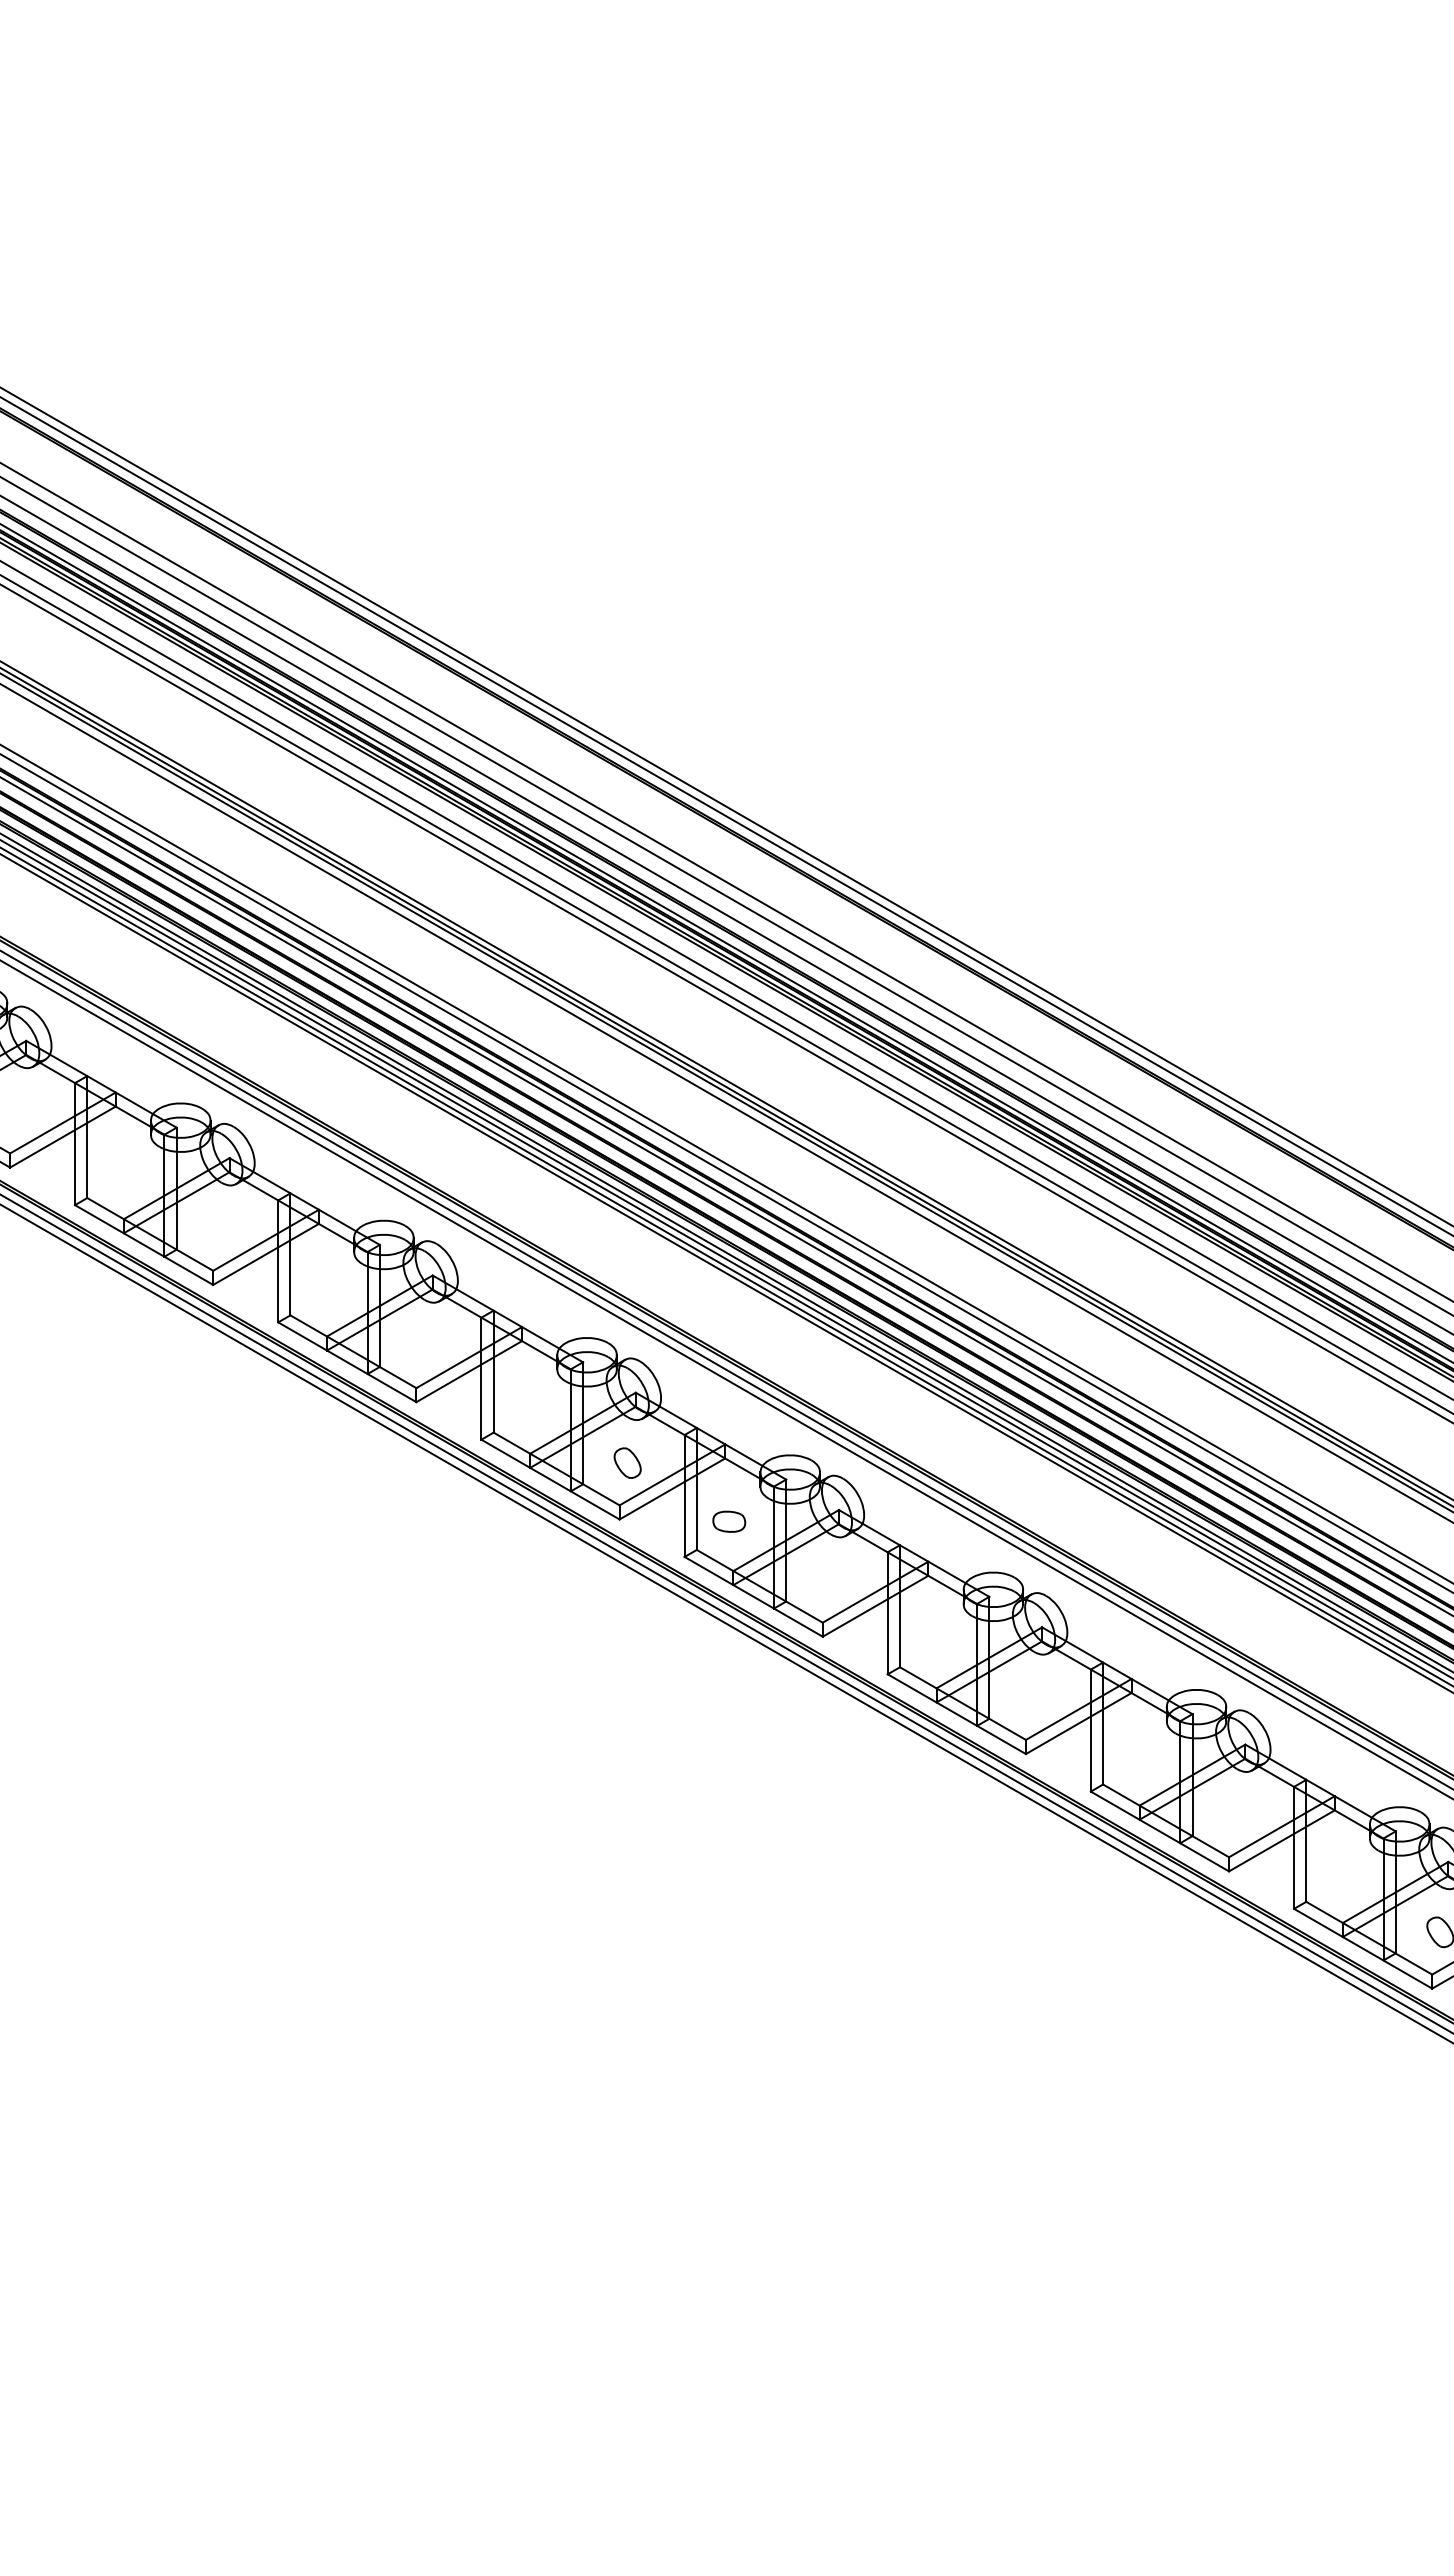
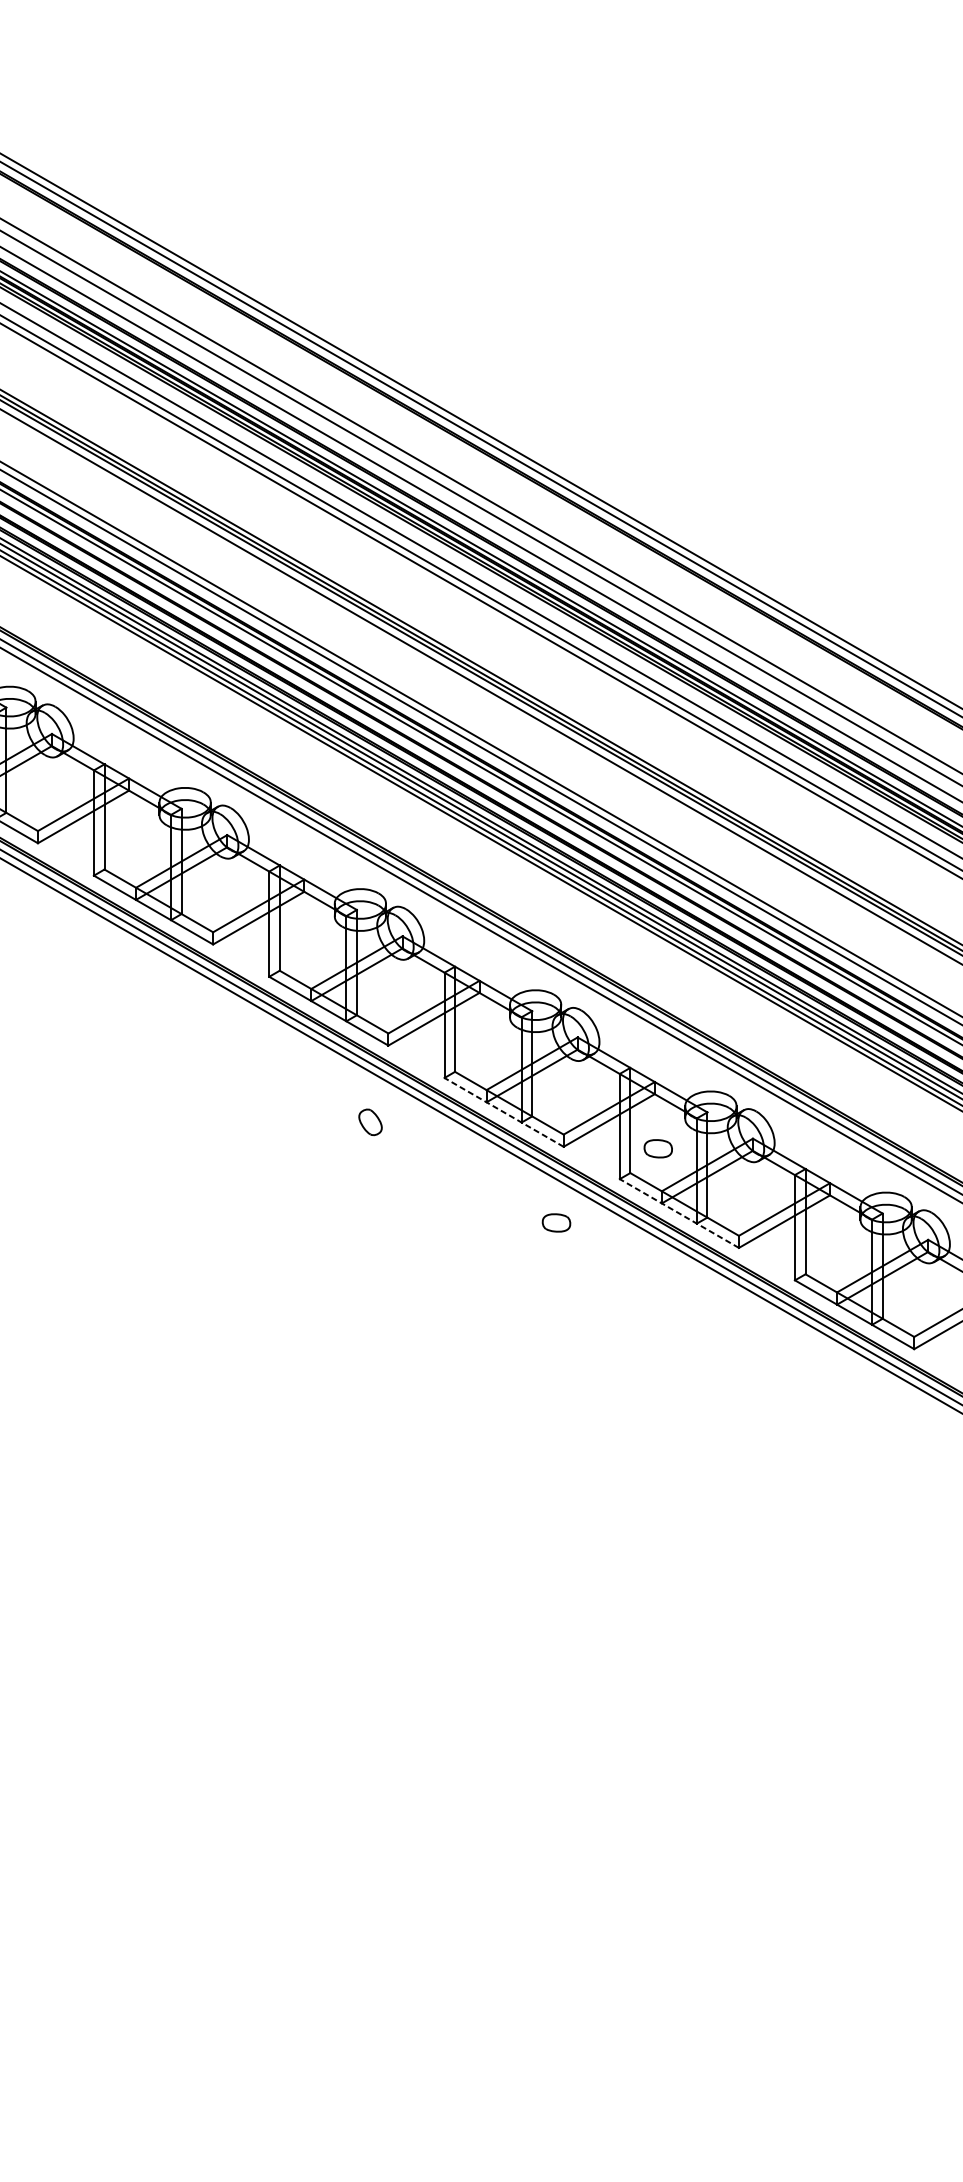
part: (627, 1462) -> (370, 1121), moved
line: (550, 1479) -> (504, 1112), solid -> dashed
line: (753, 1596) -> (679, 1213), solid -> dashed
part: (611, 1607) -> (556, 1222), added

